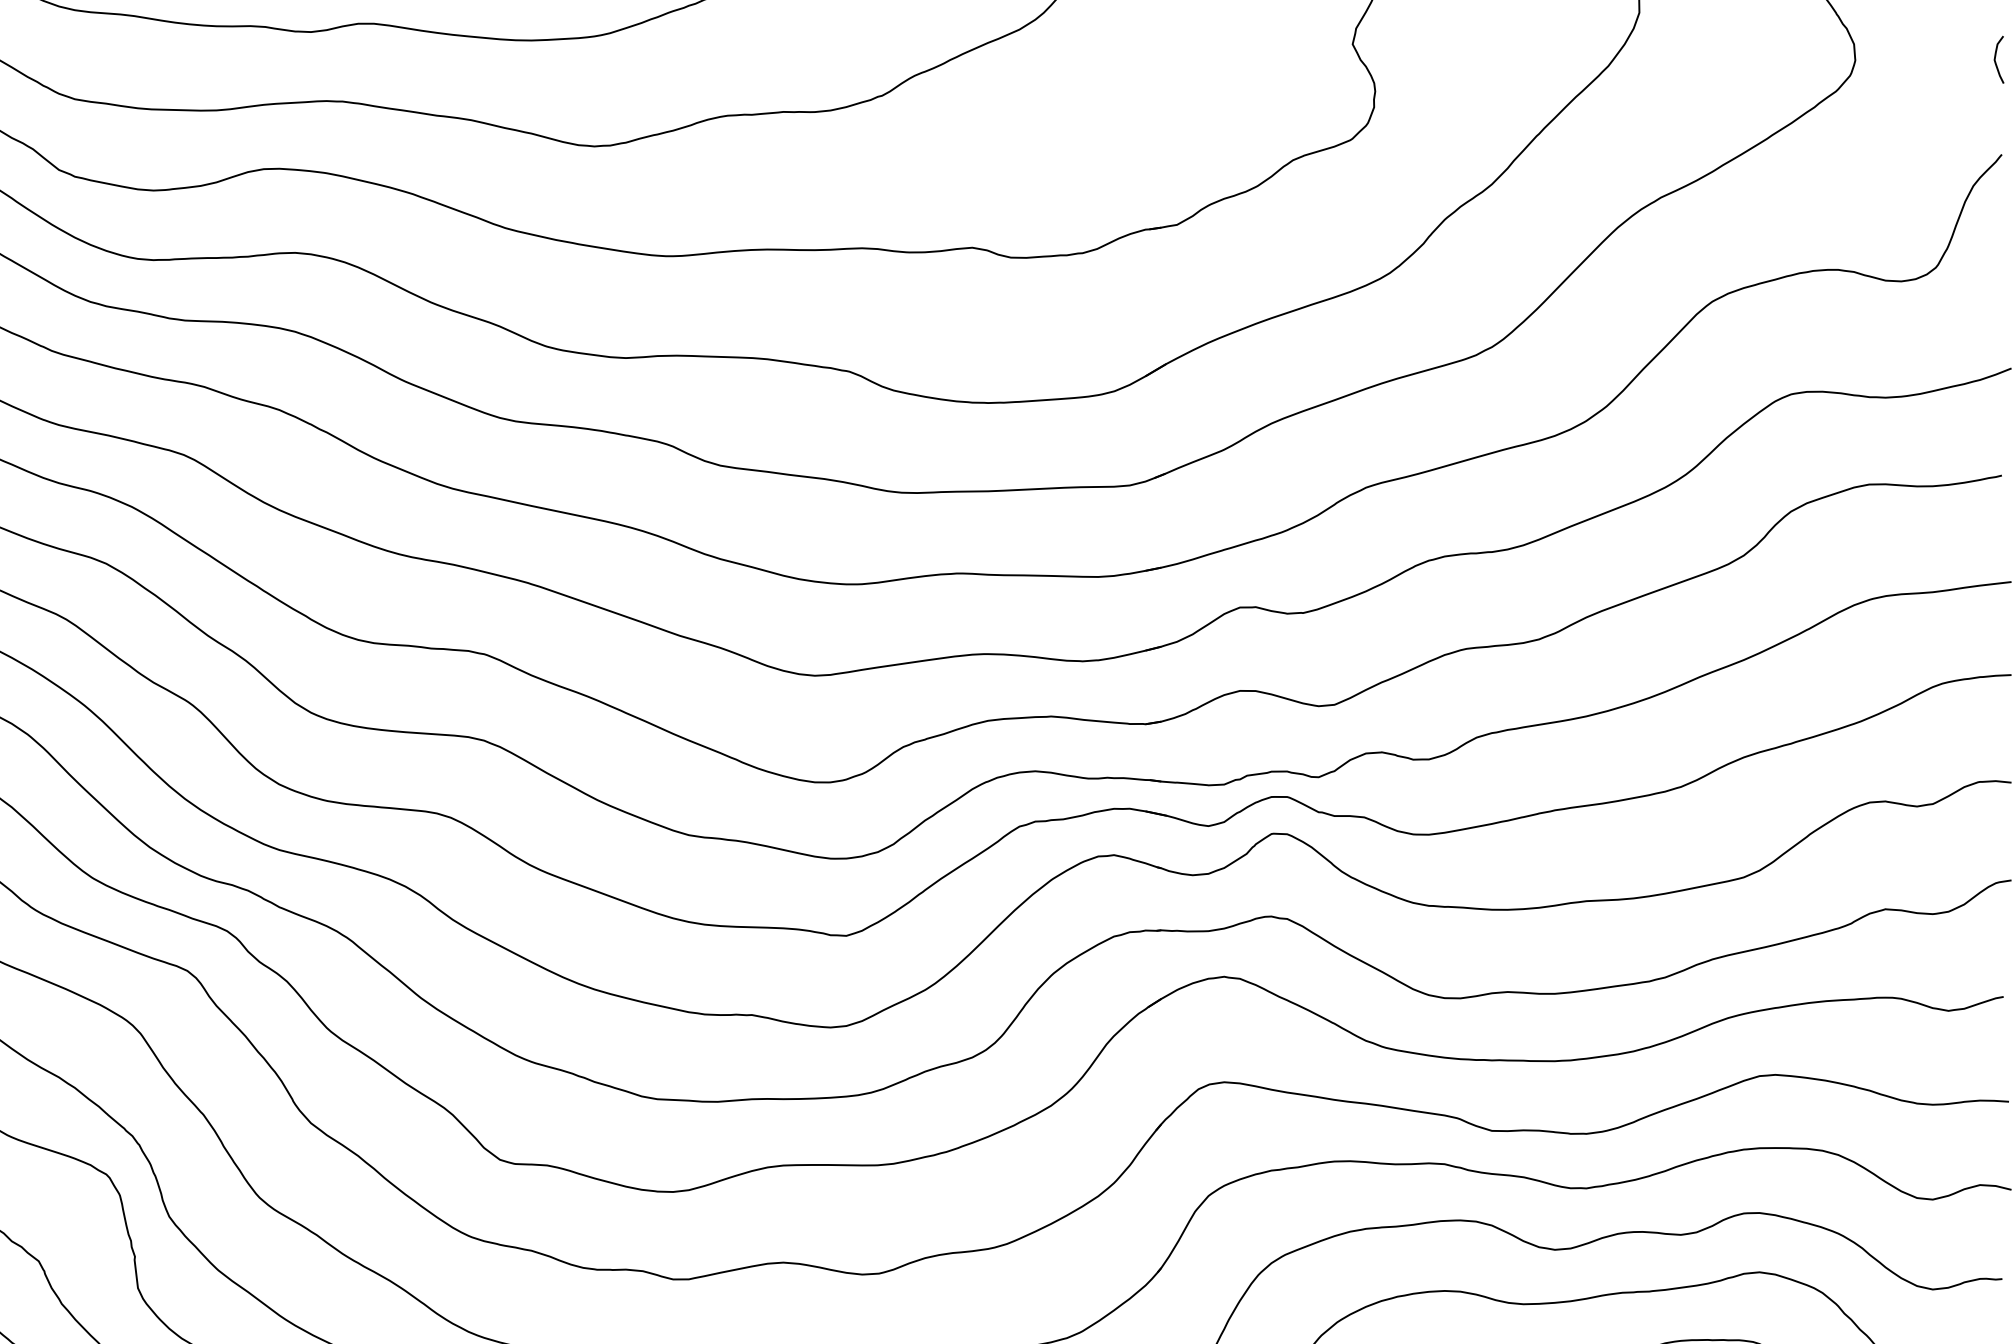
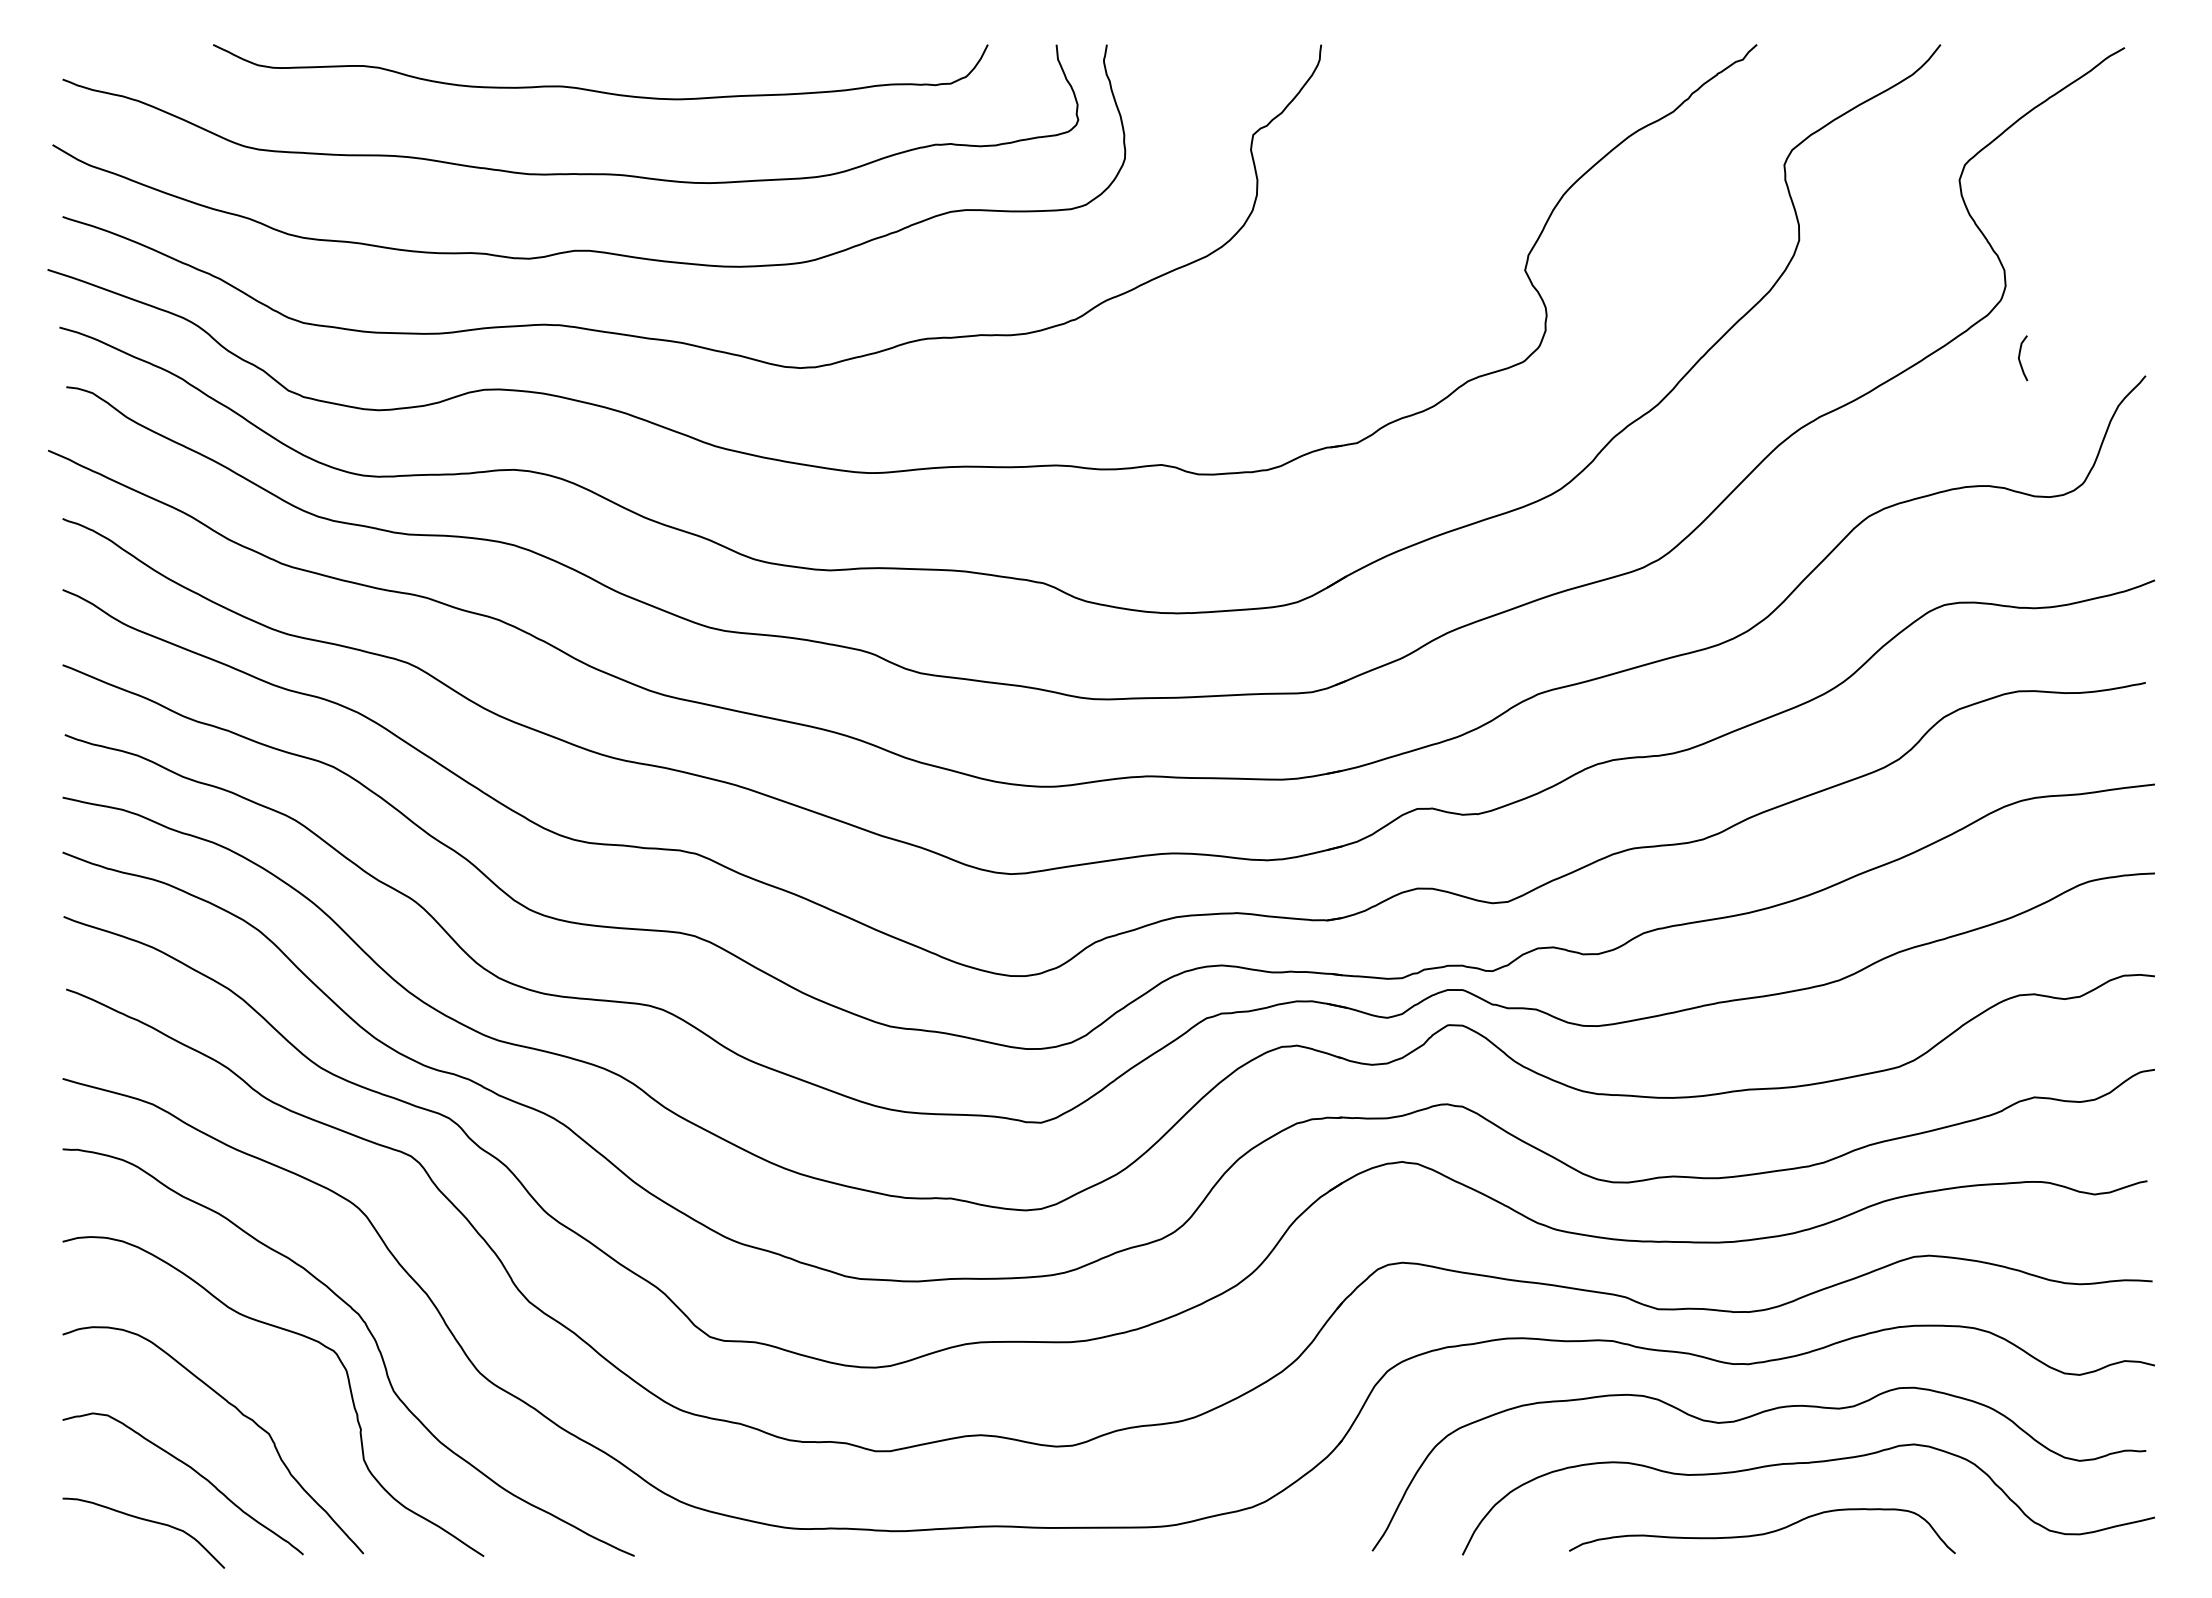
curve: (1996, 61) -> (2020, 359), moved

